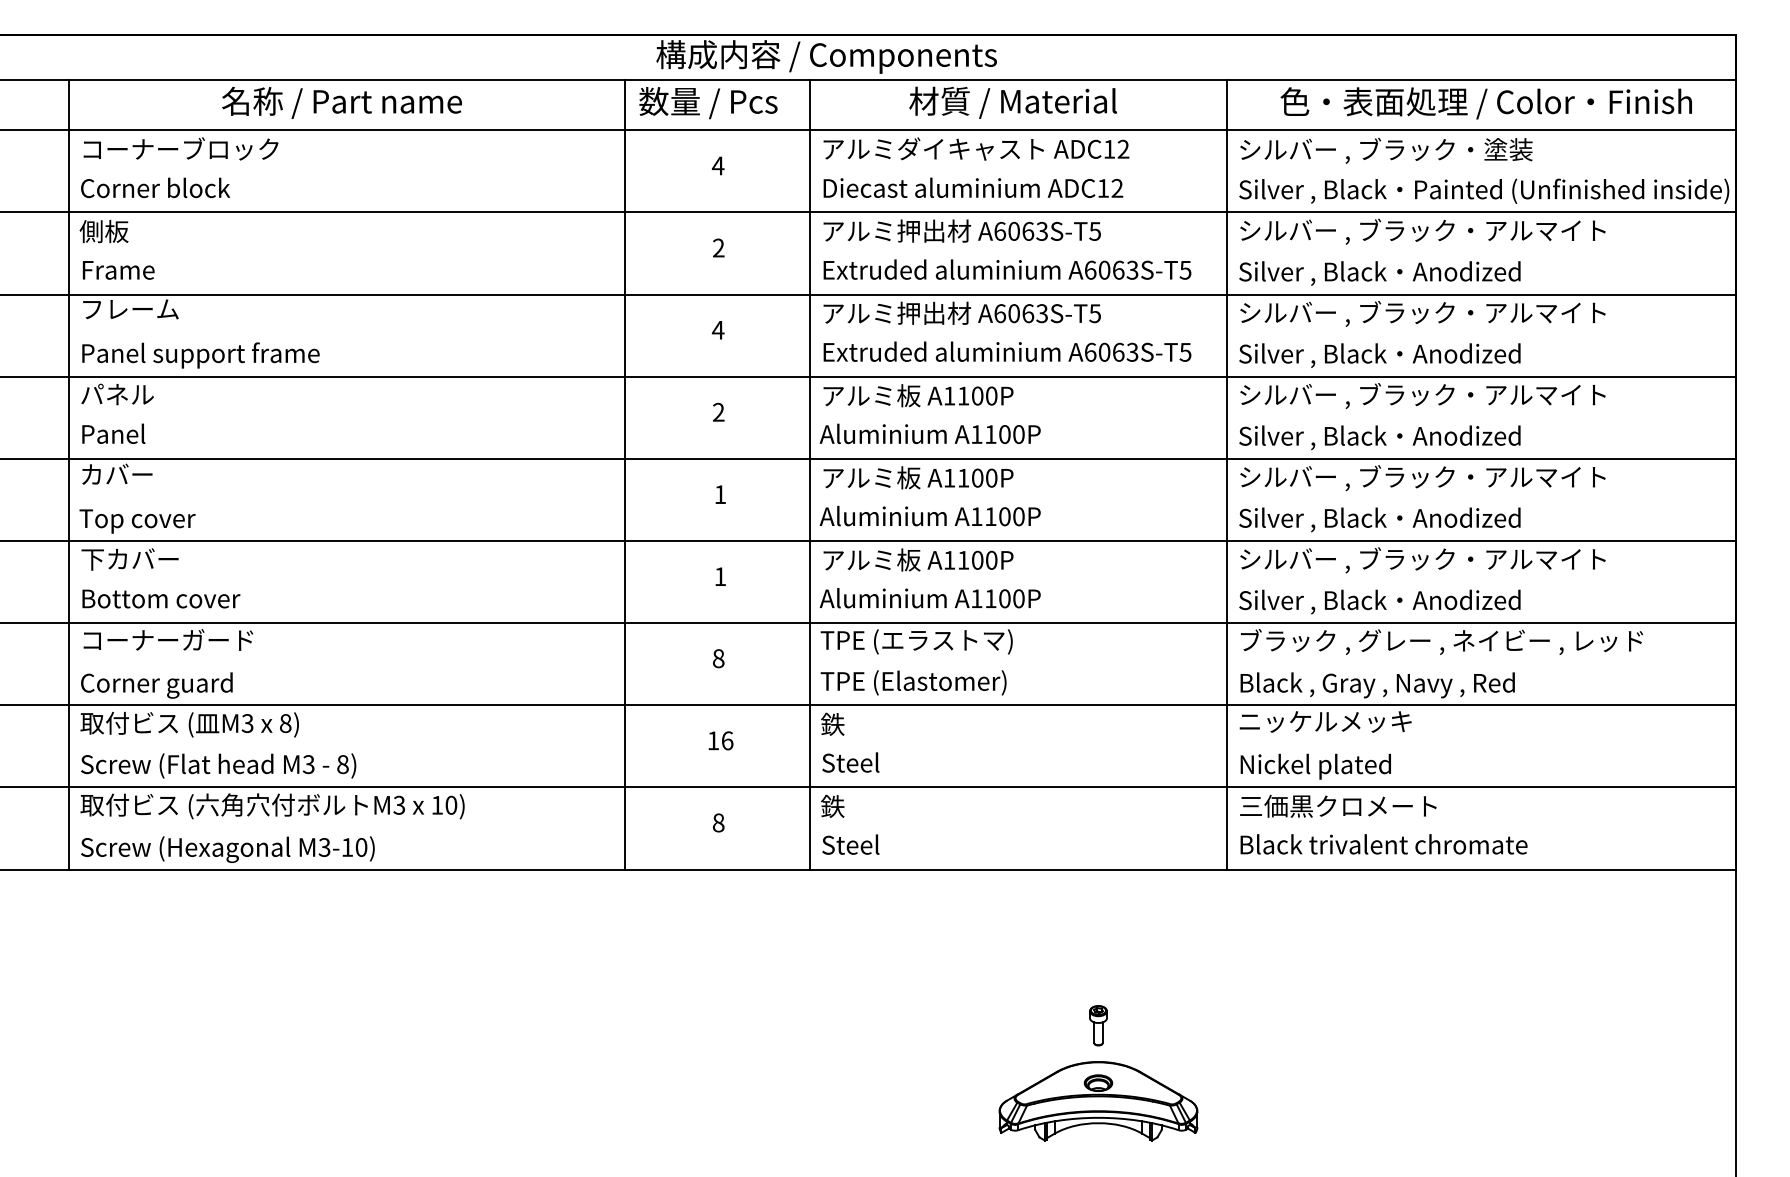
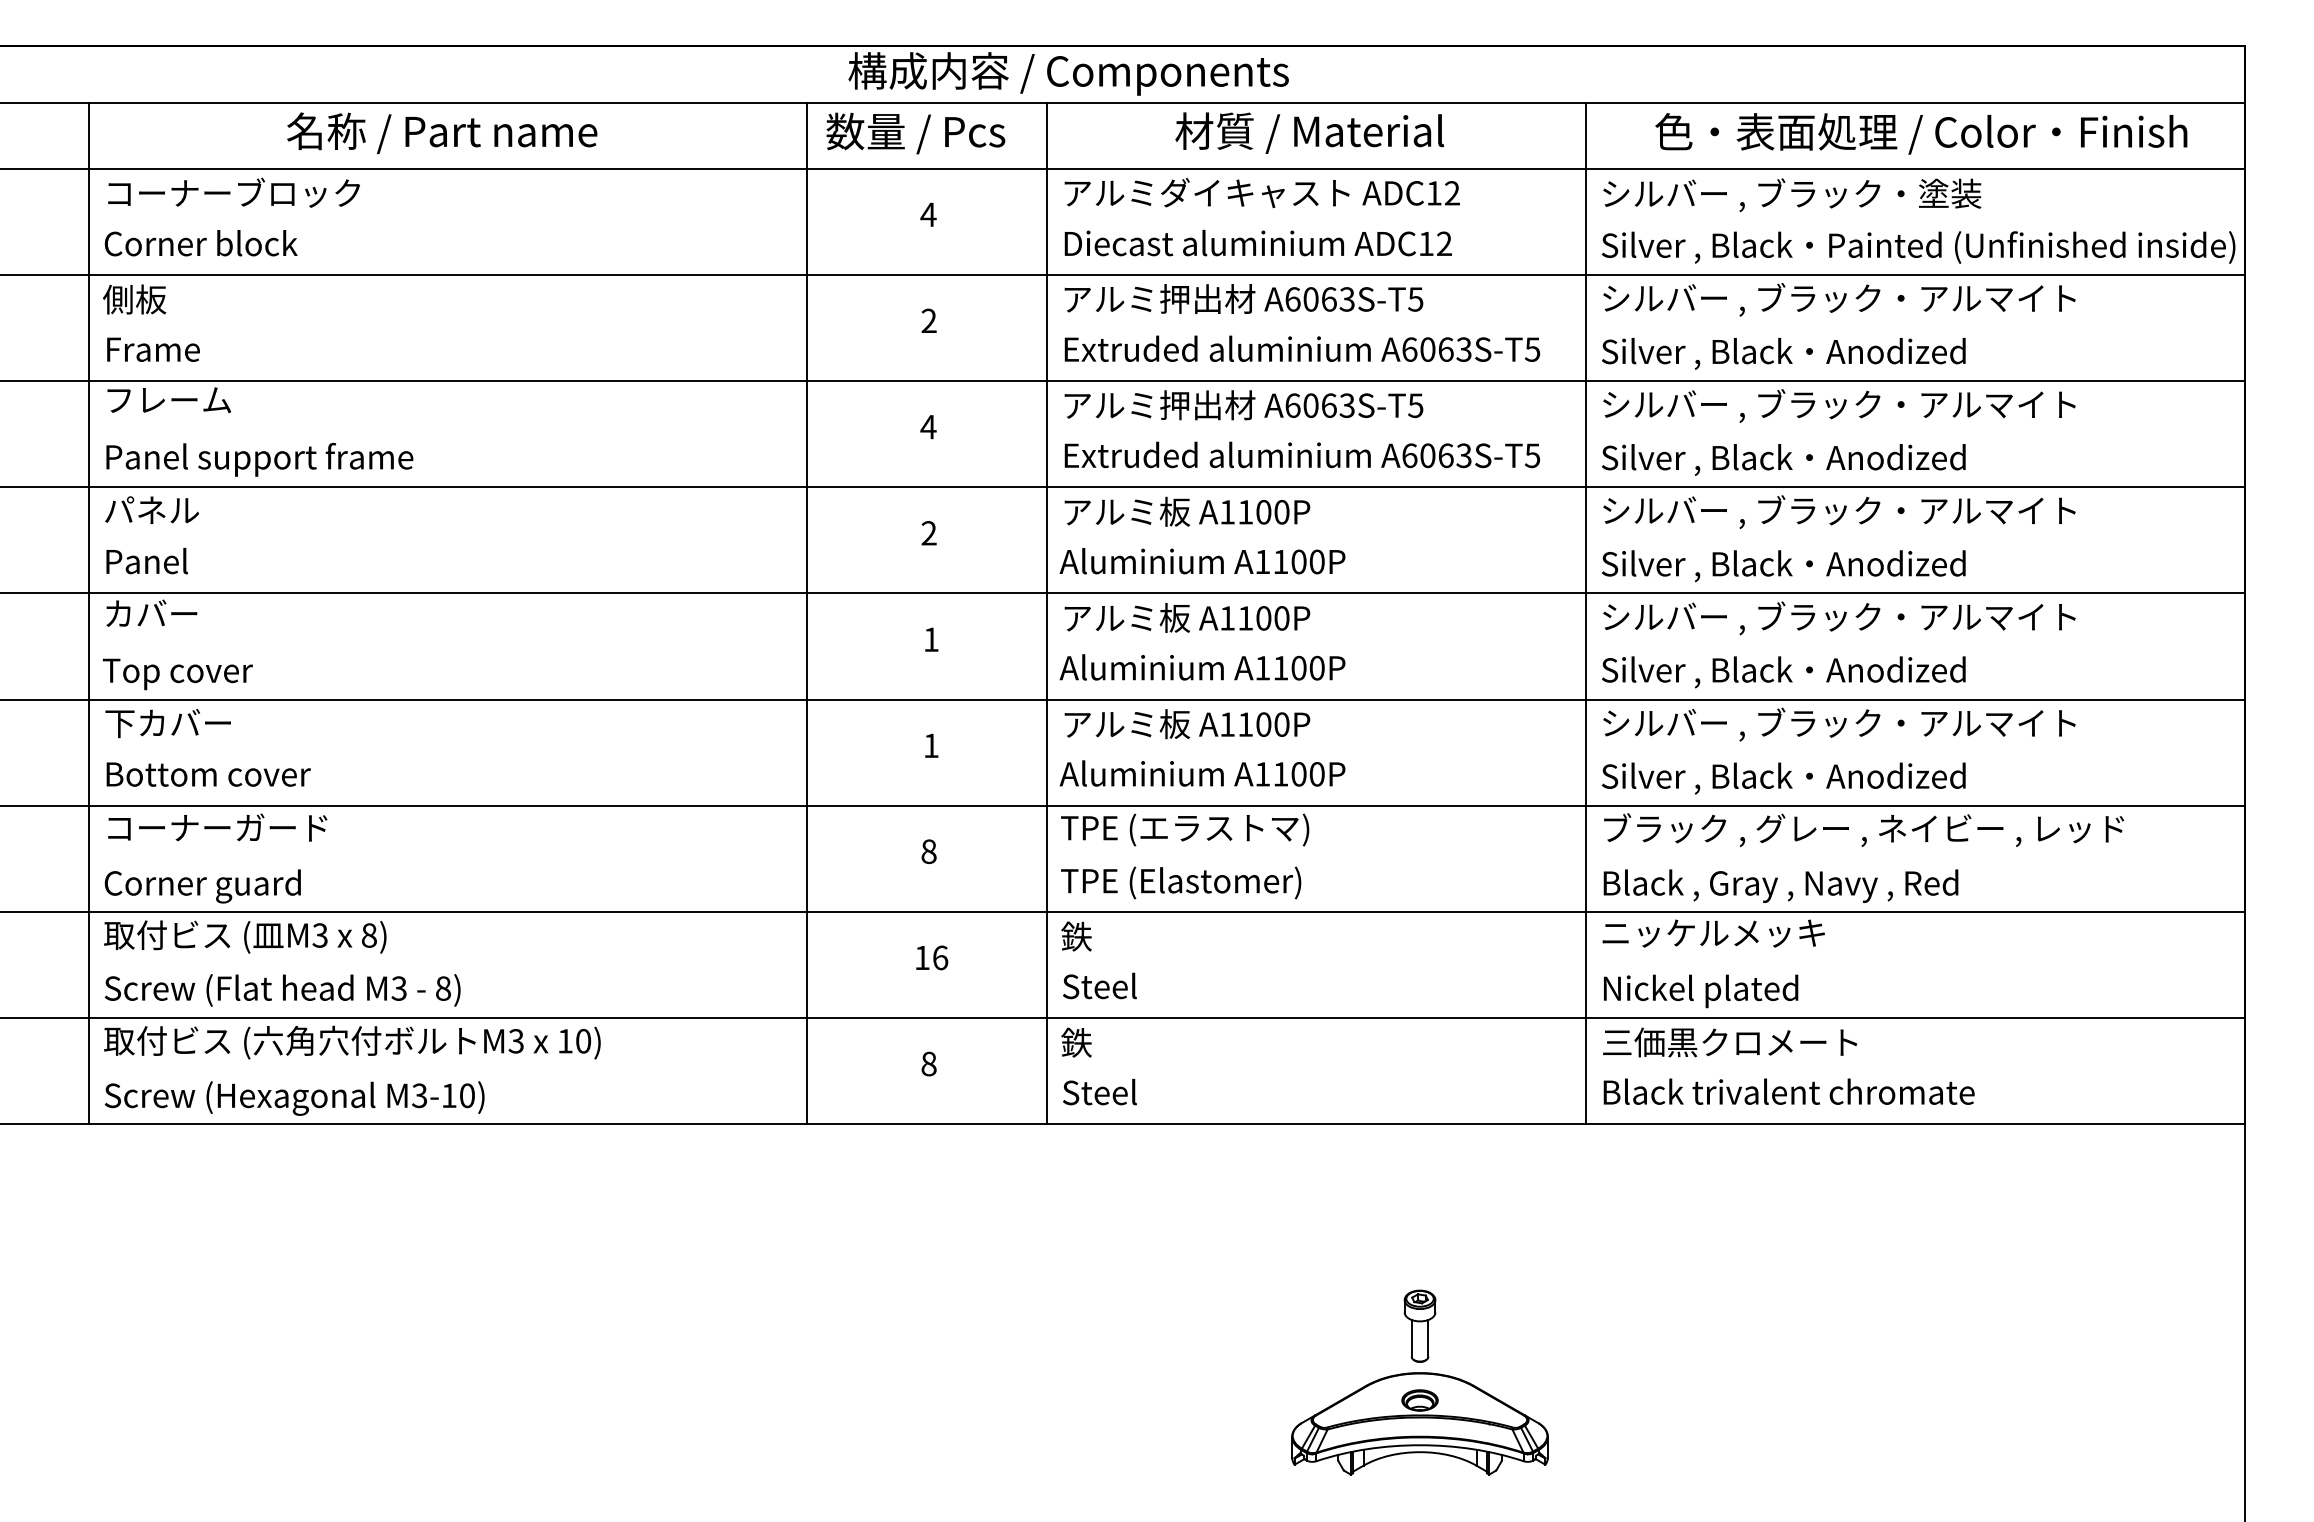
part: (1098, 1025) -> (1419, 1325), size x1.4

